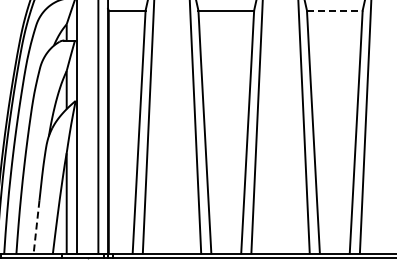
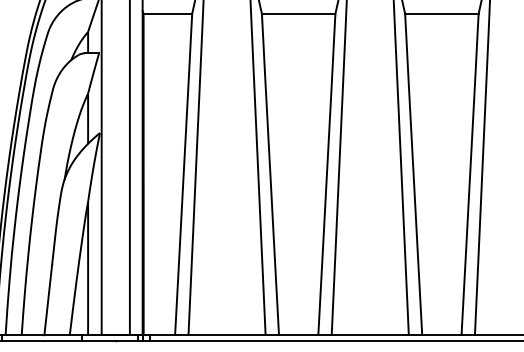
line: (334, 10) -> (441, 13), dashed -> solid
line: (36, 227) -> (48, 300), dashed -> solid

